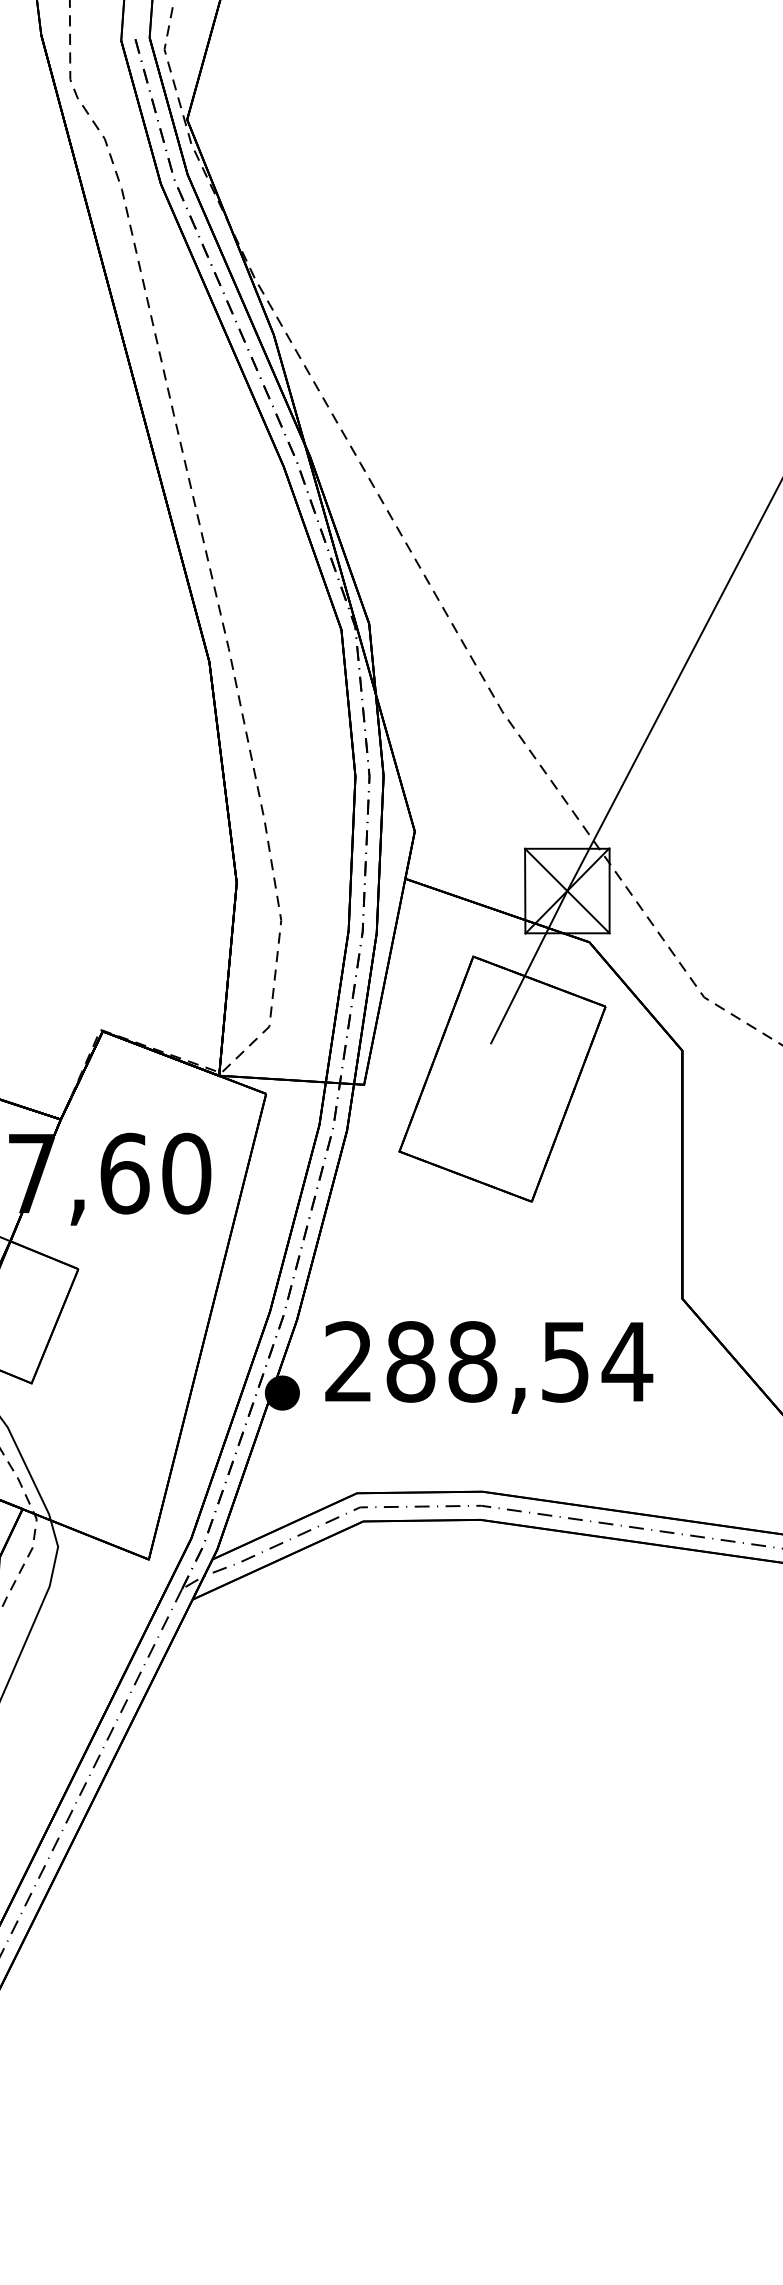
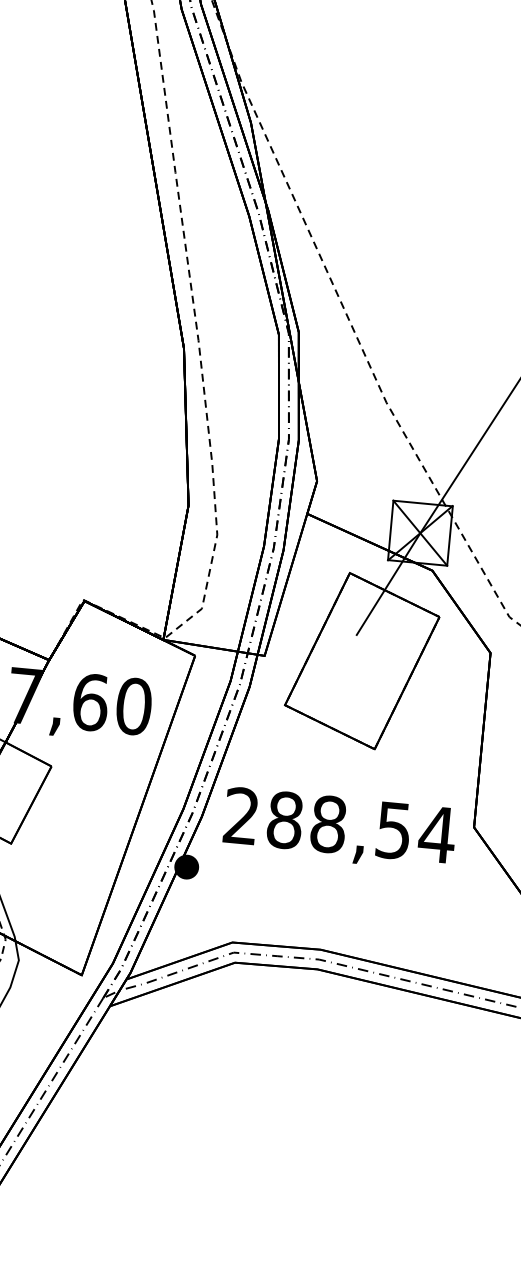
text: (489, 1367) -> (339, 829), moved

